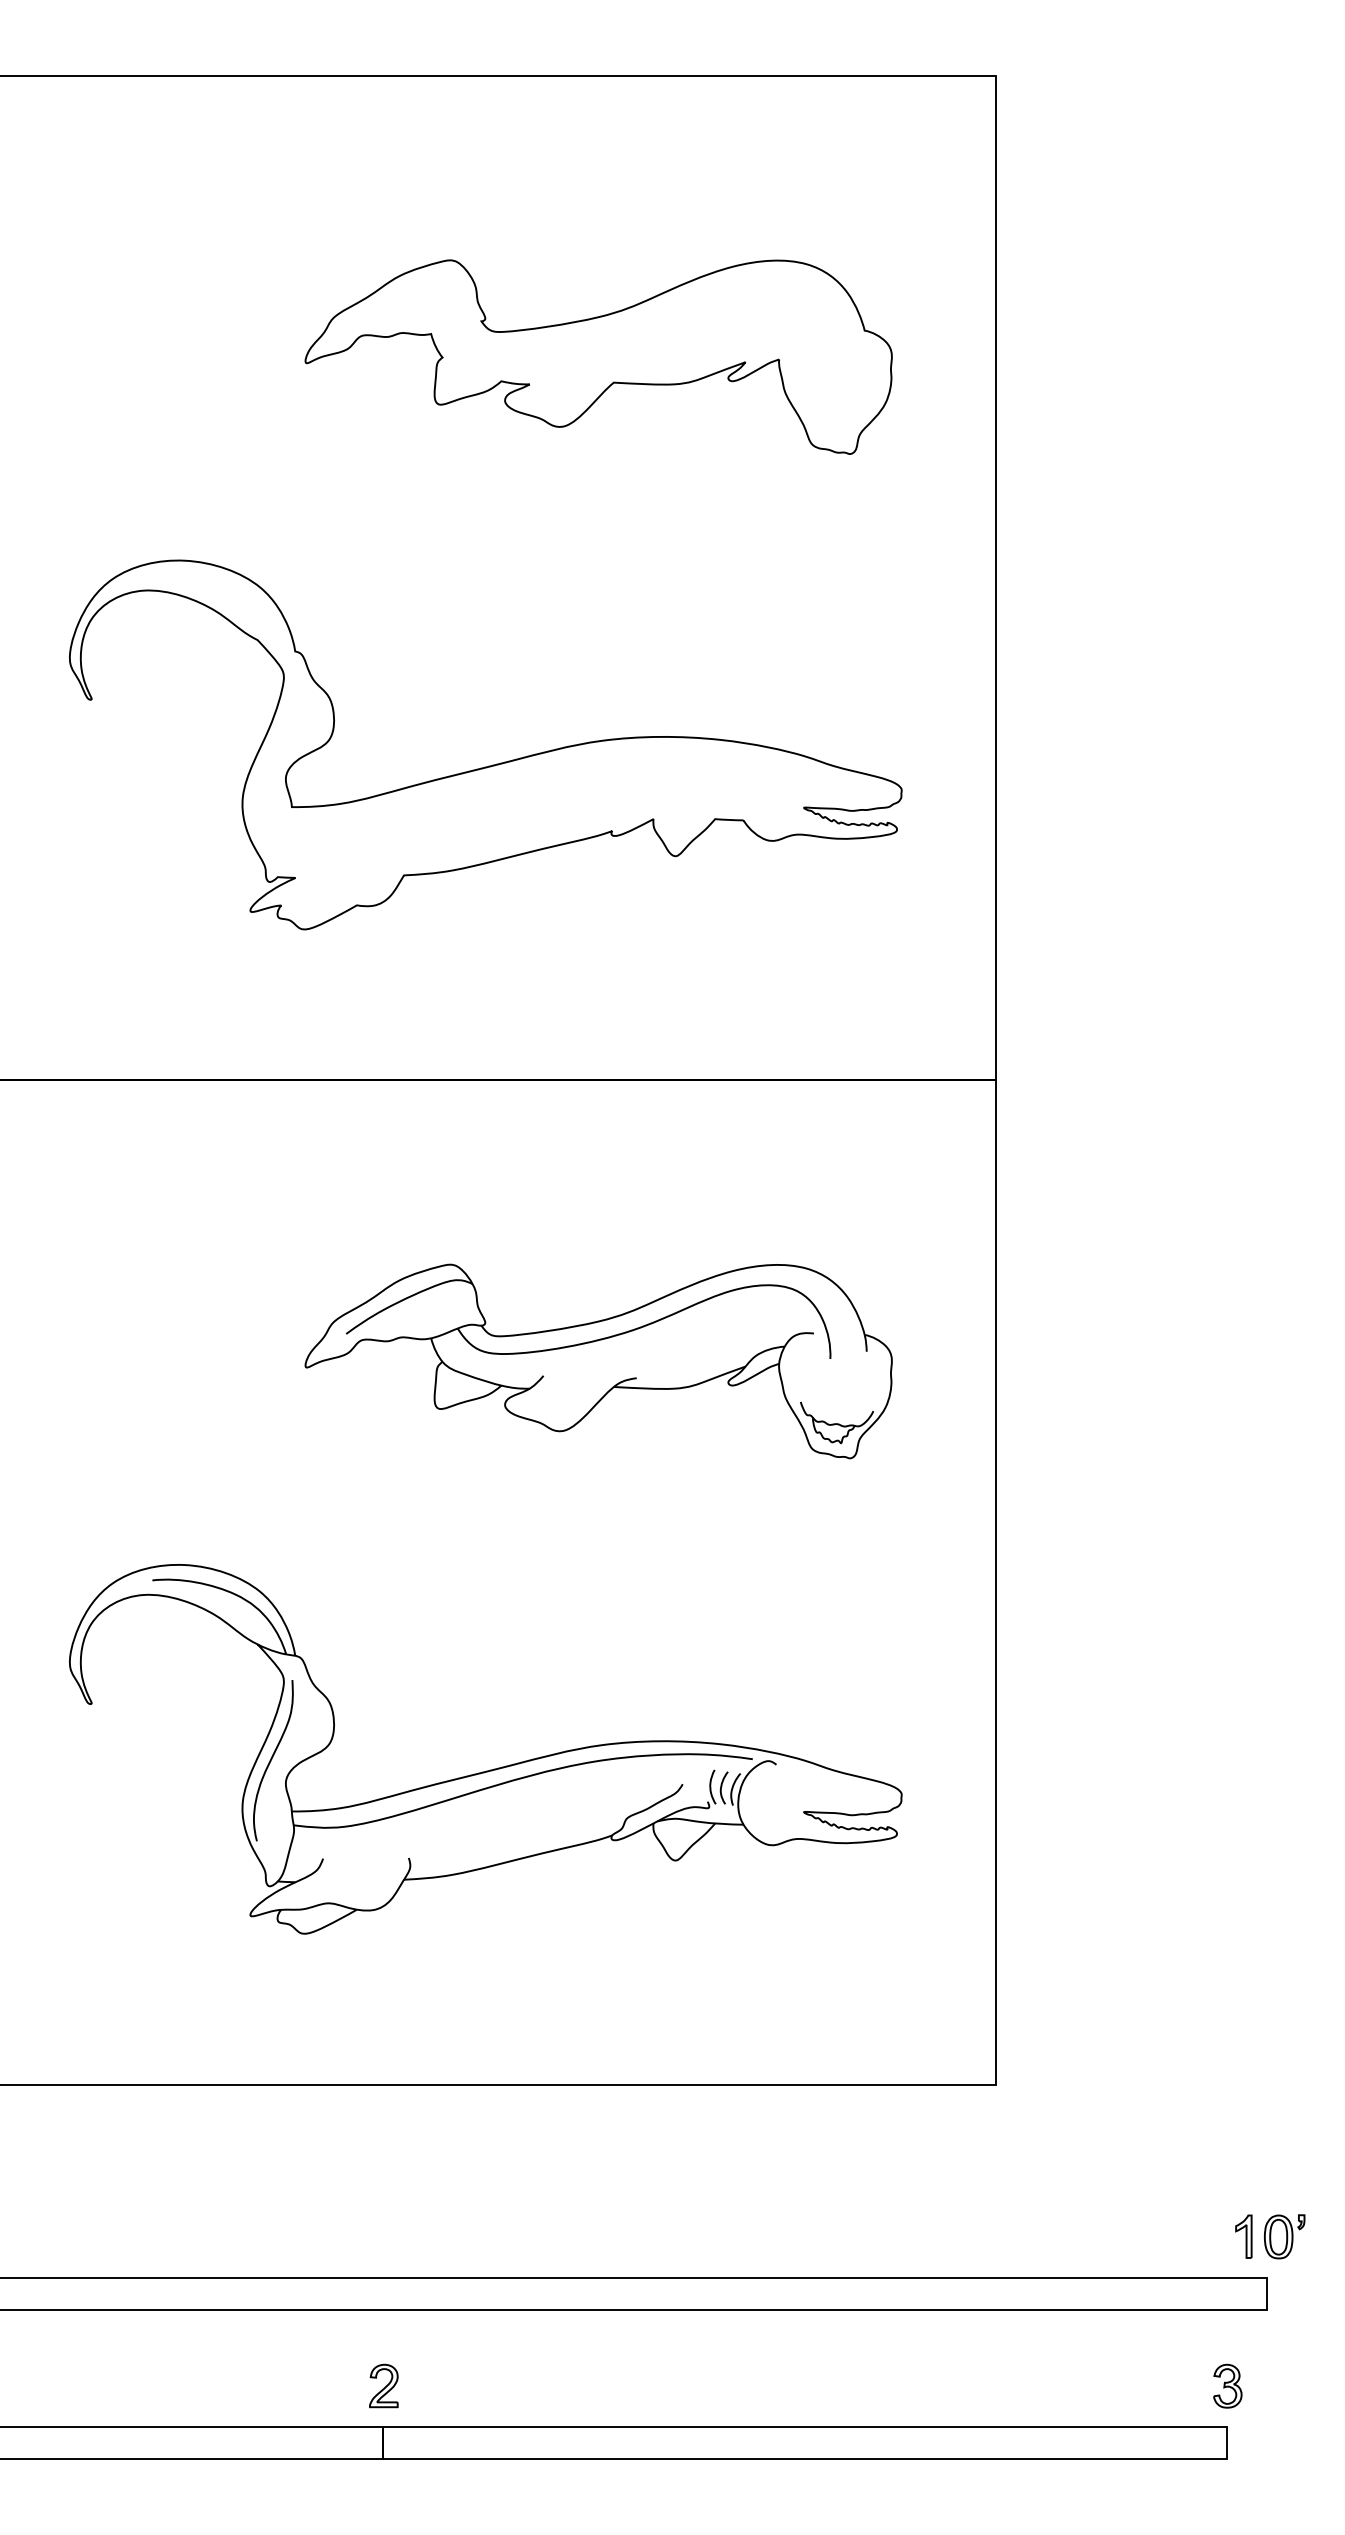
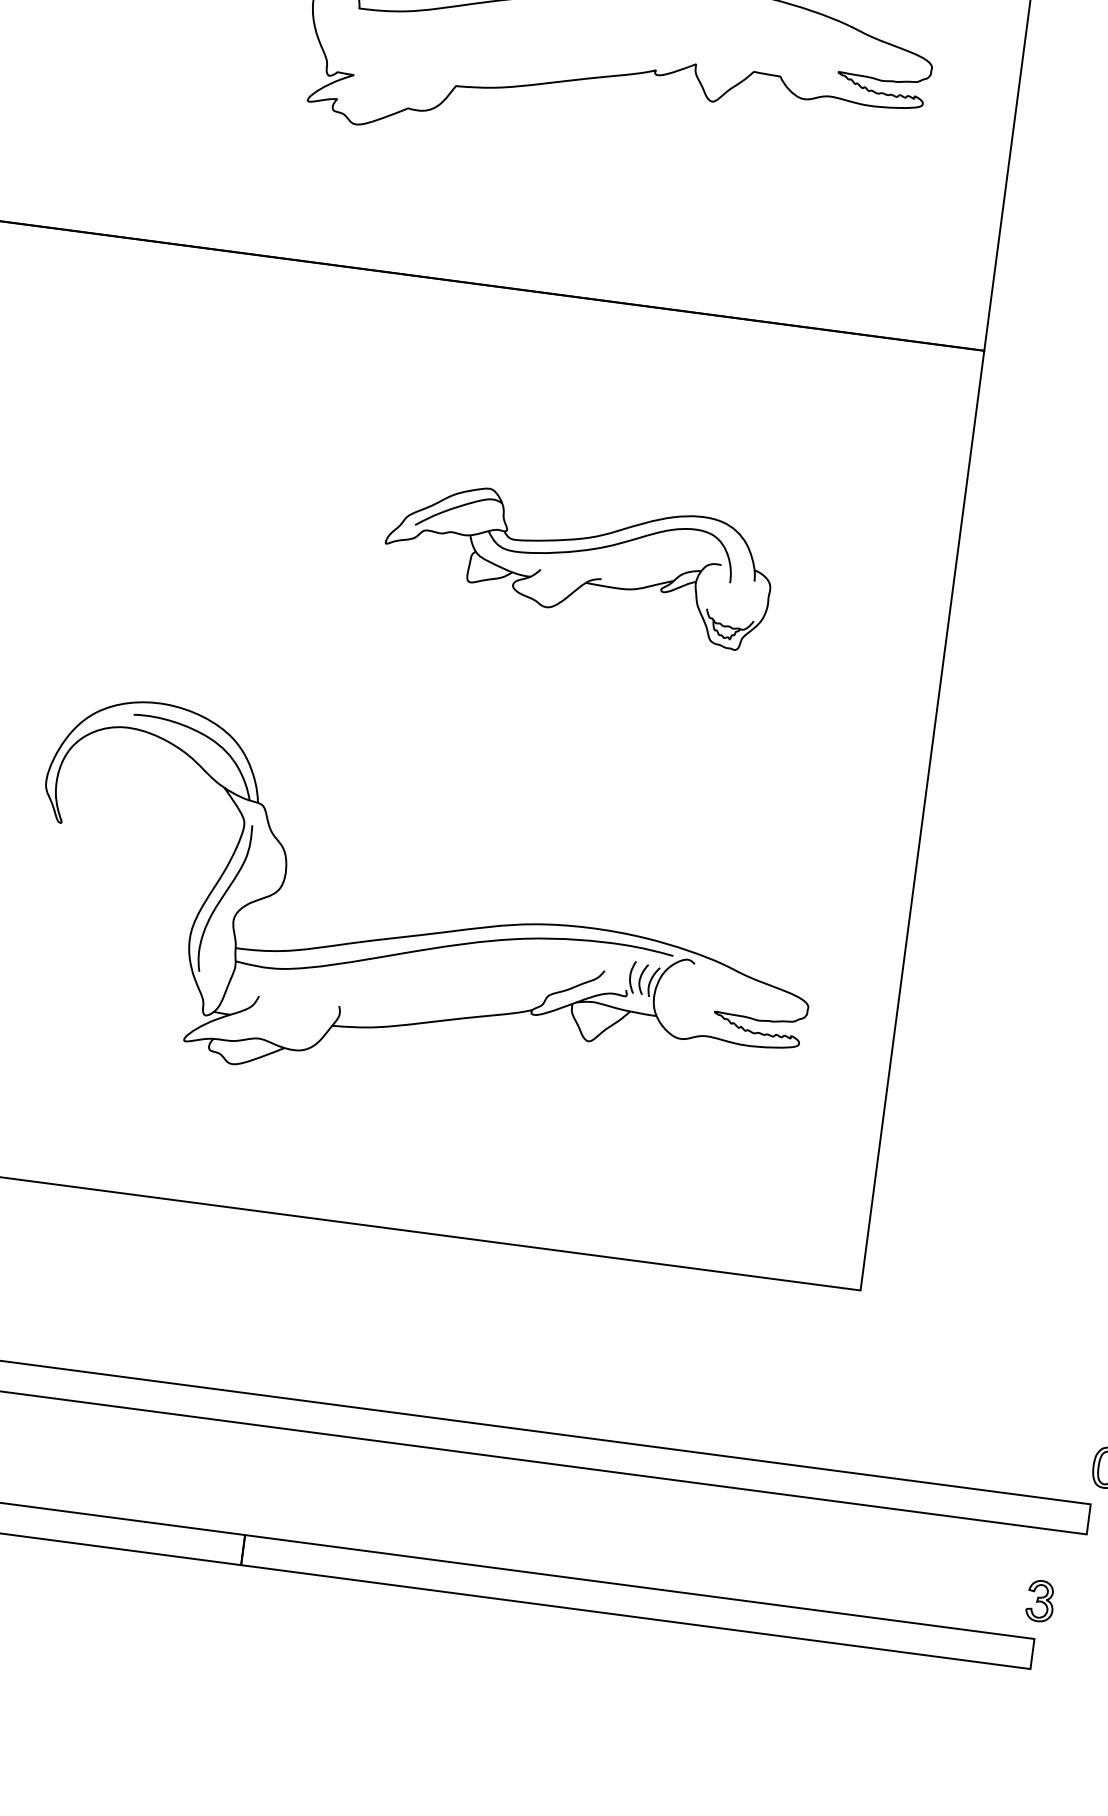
part: (598, 1361) -> (577, 564), size x0.7
part: (1243, 2236) -> (1073, 1463), removed
part: (383, 2385) -> (250, 1496), removed

